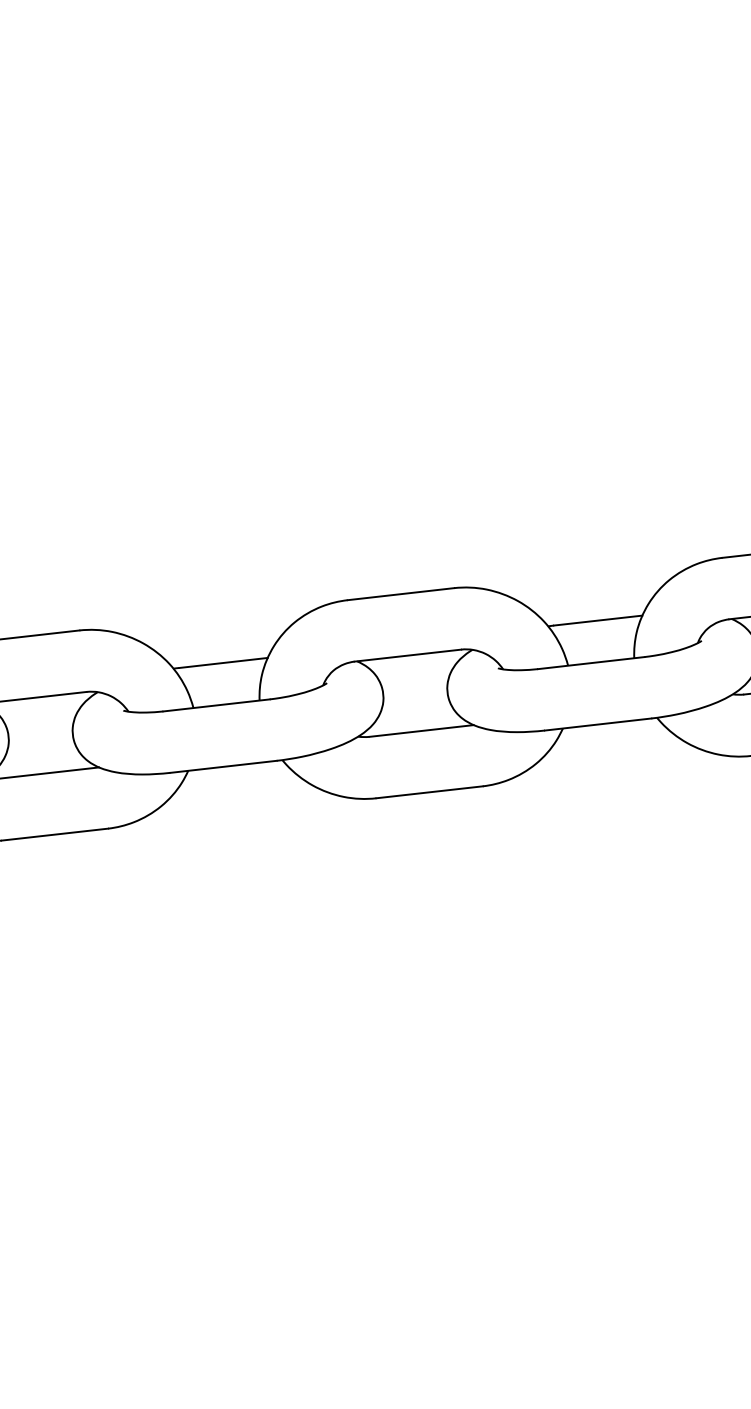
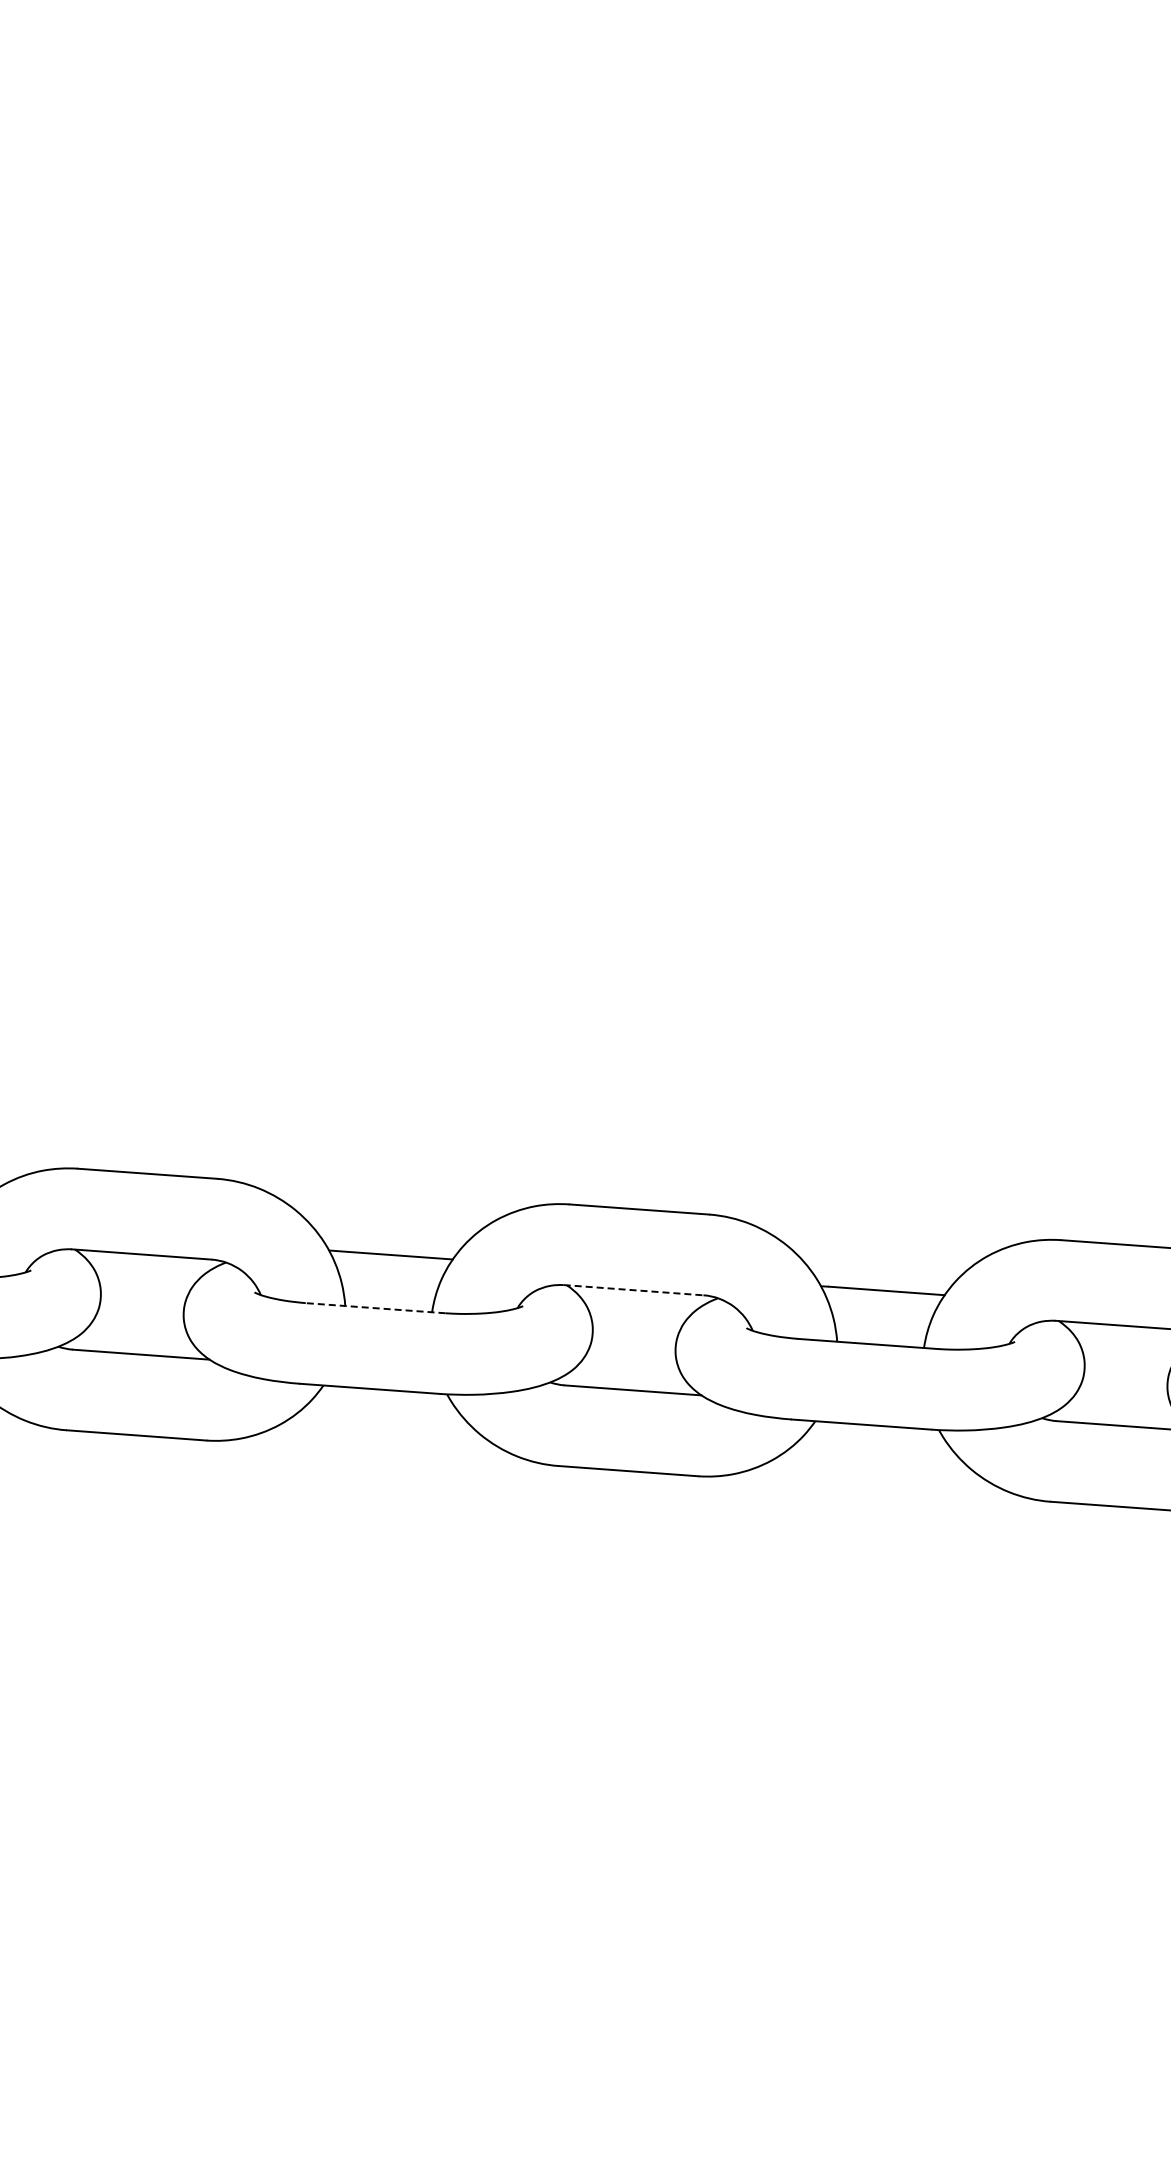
line: (408, 655) -> (634, 1290), solid -> dashed
line: (216, 705) -> (375, 1308), solid -> dashed

